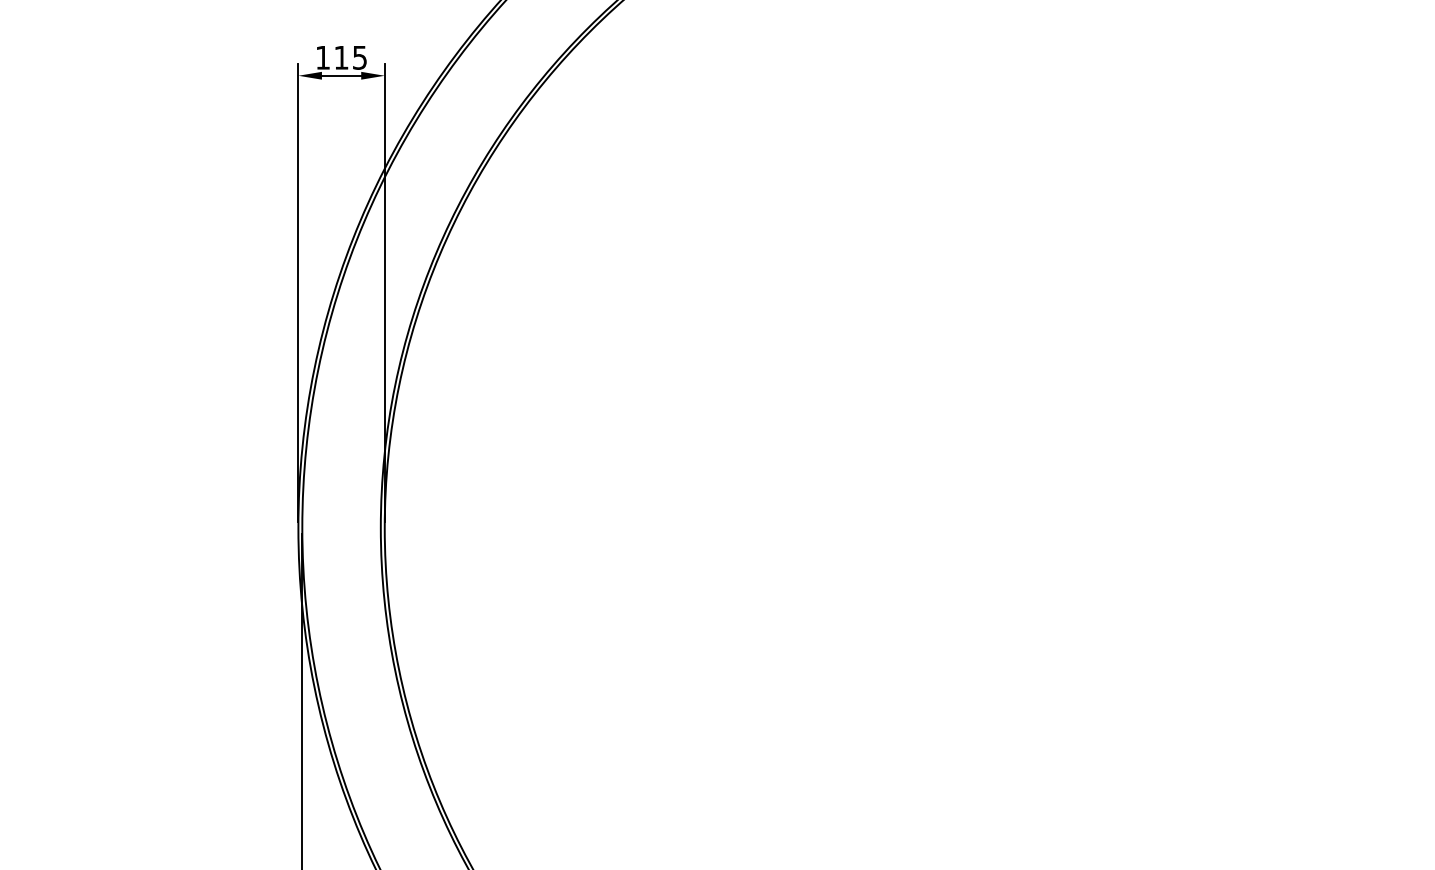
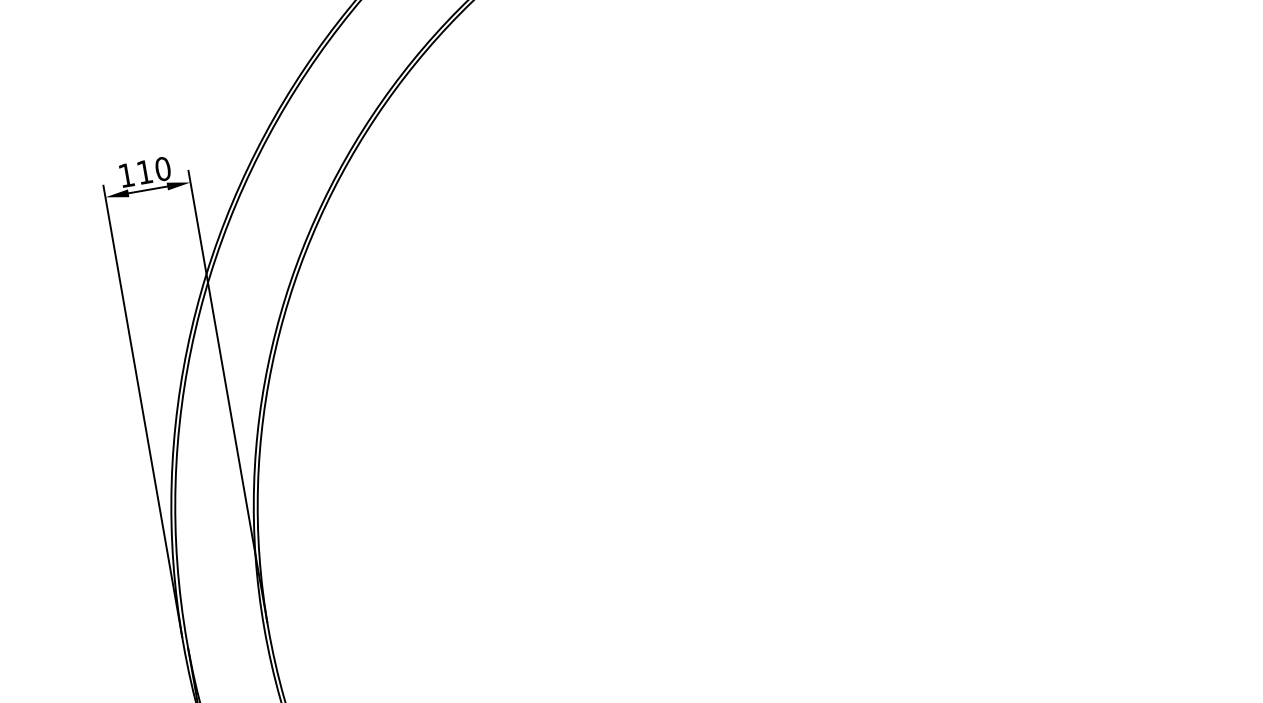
text: (359, 57) -> (162, 168), 115 -> 110

